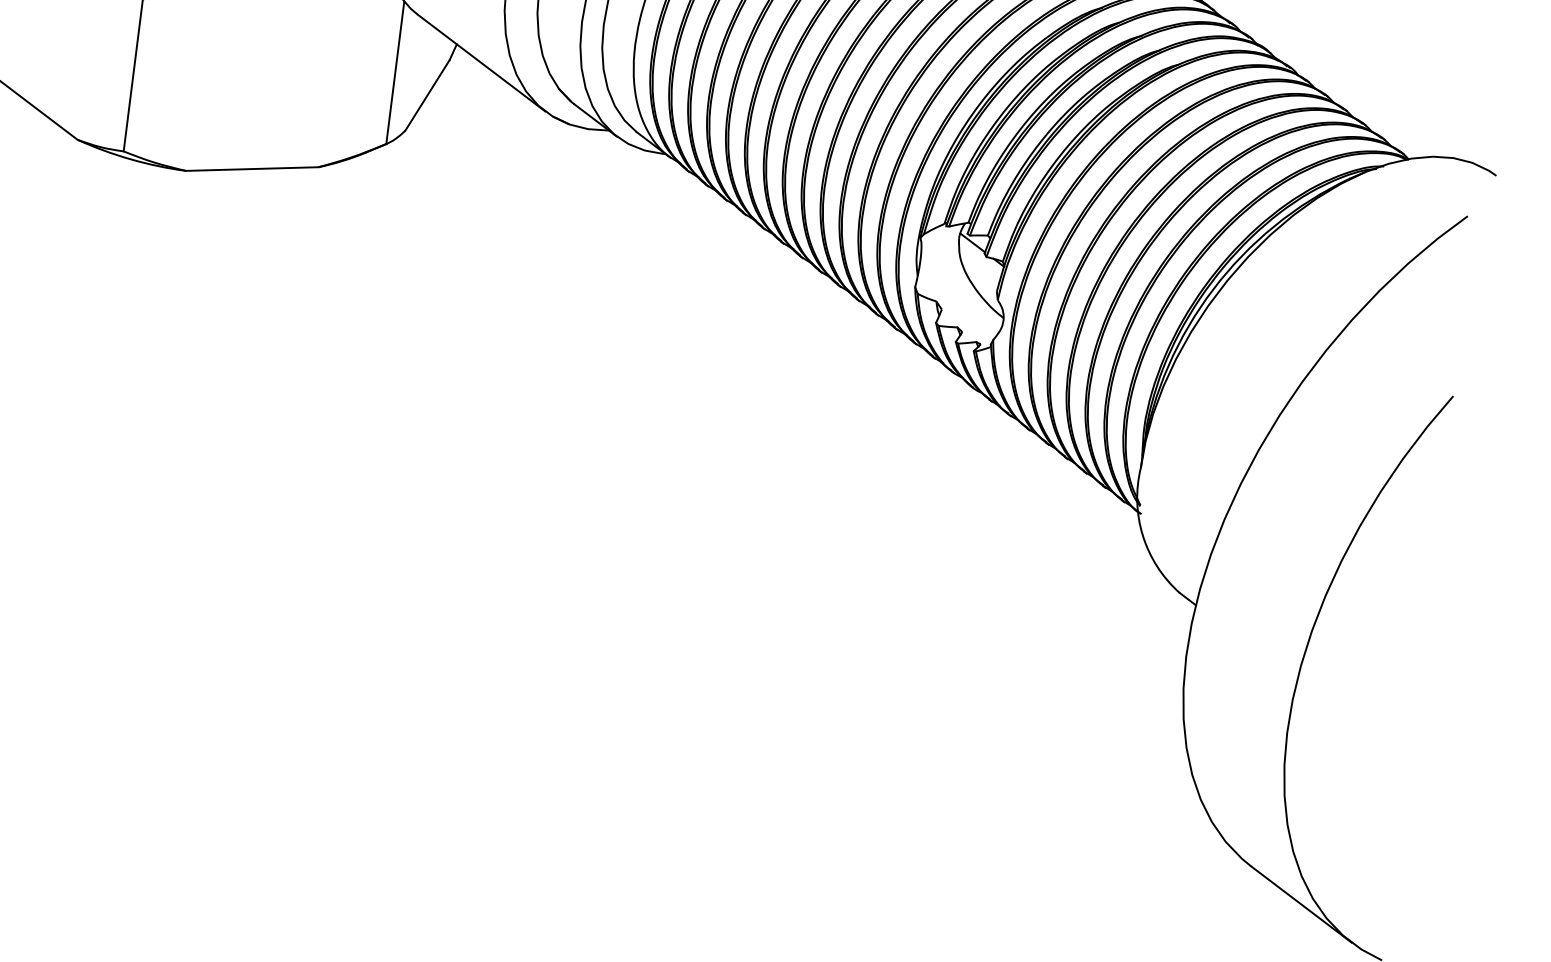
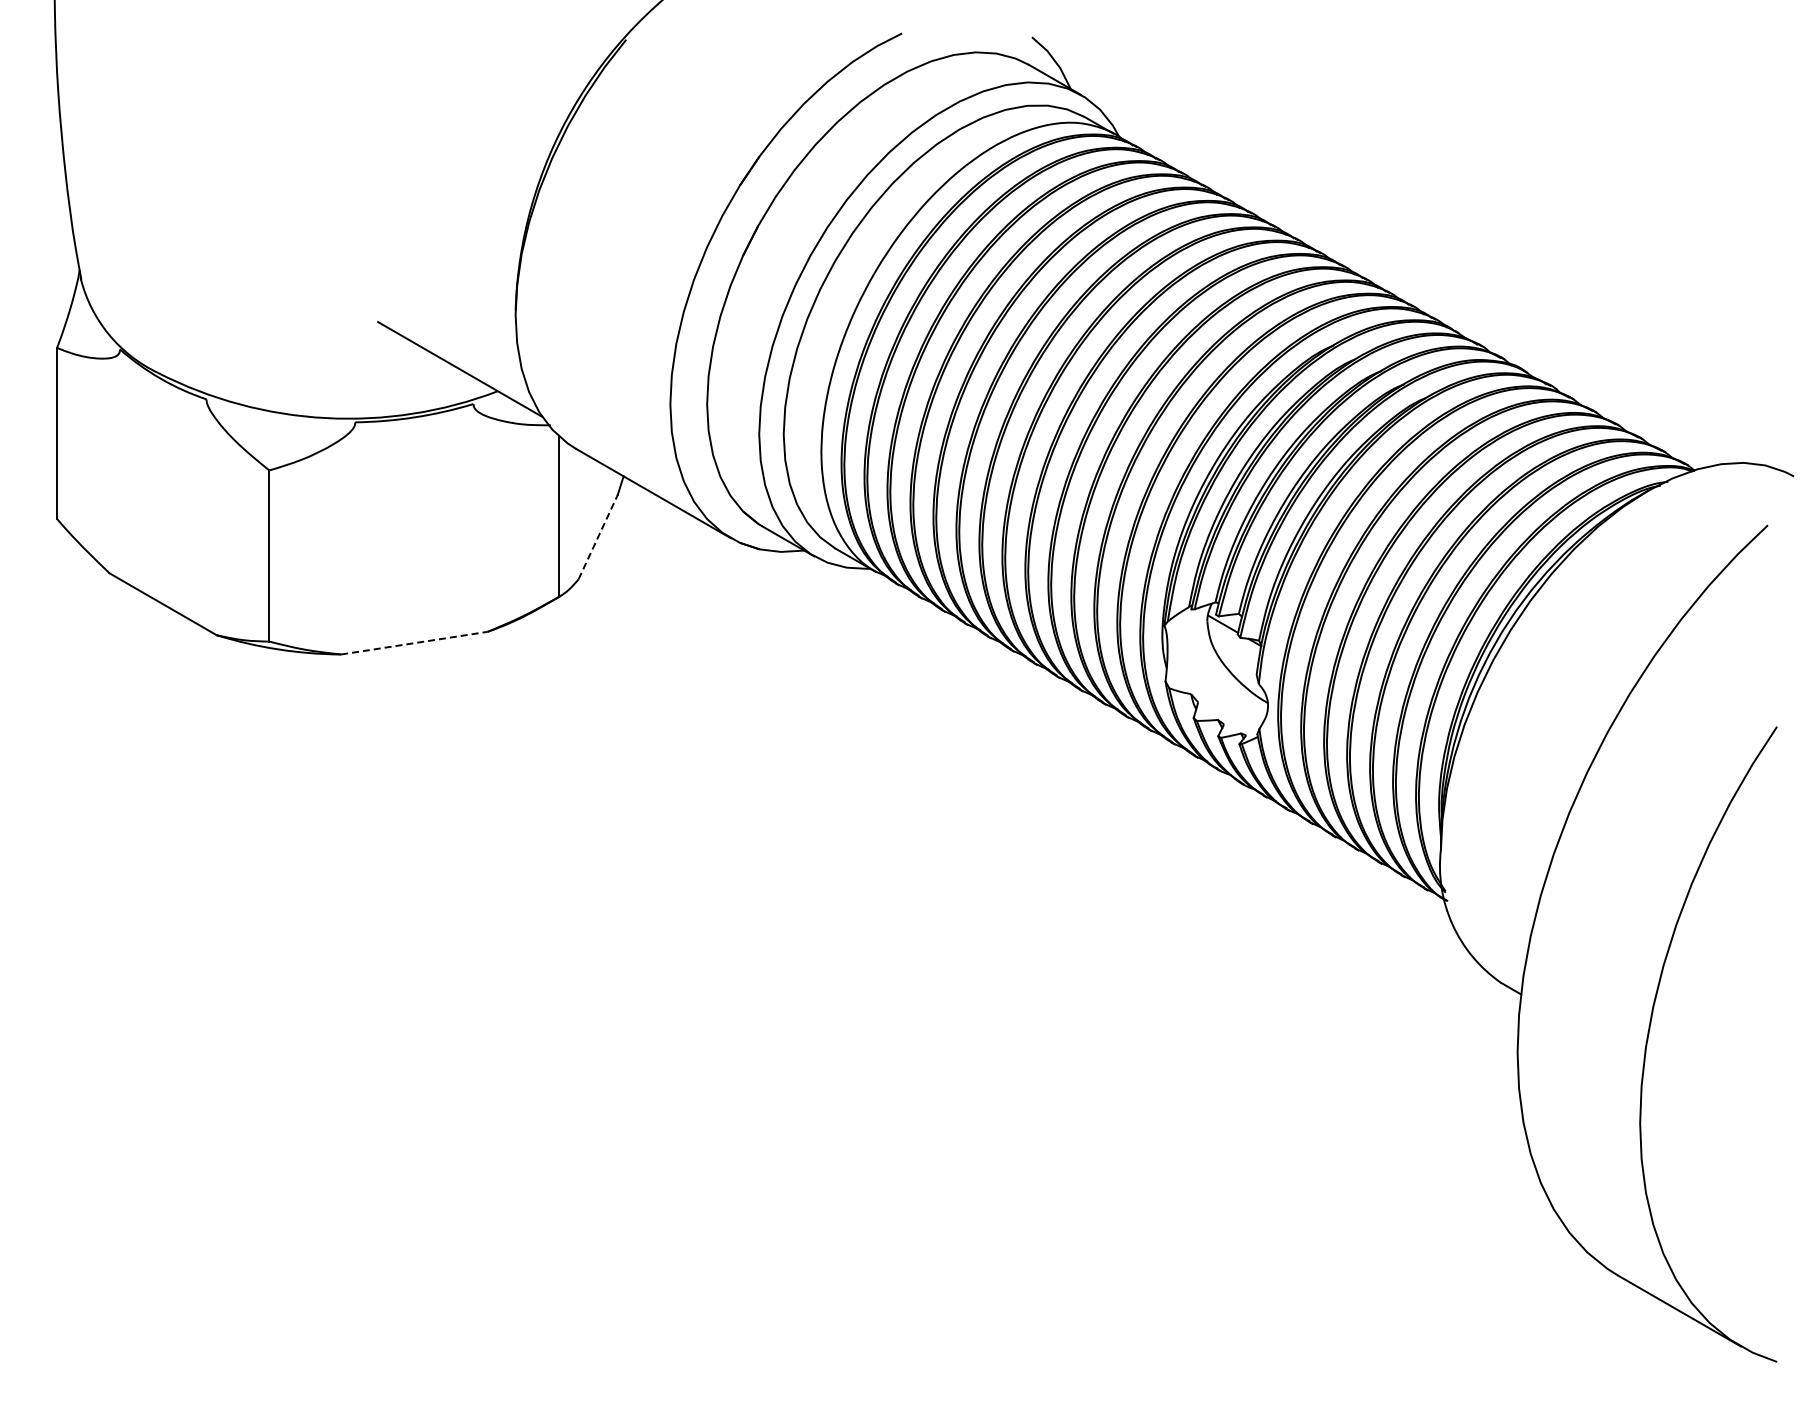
line: (427, 95) -> (598, 537), solid -> dashed
line: (252, 169) -> (414, 643), solid -> dashed

